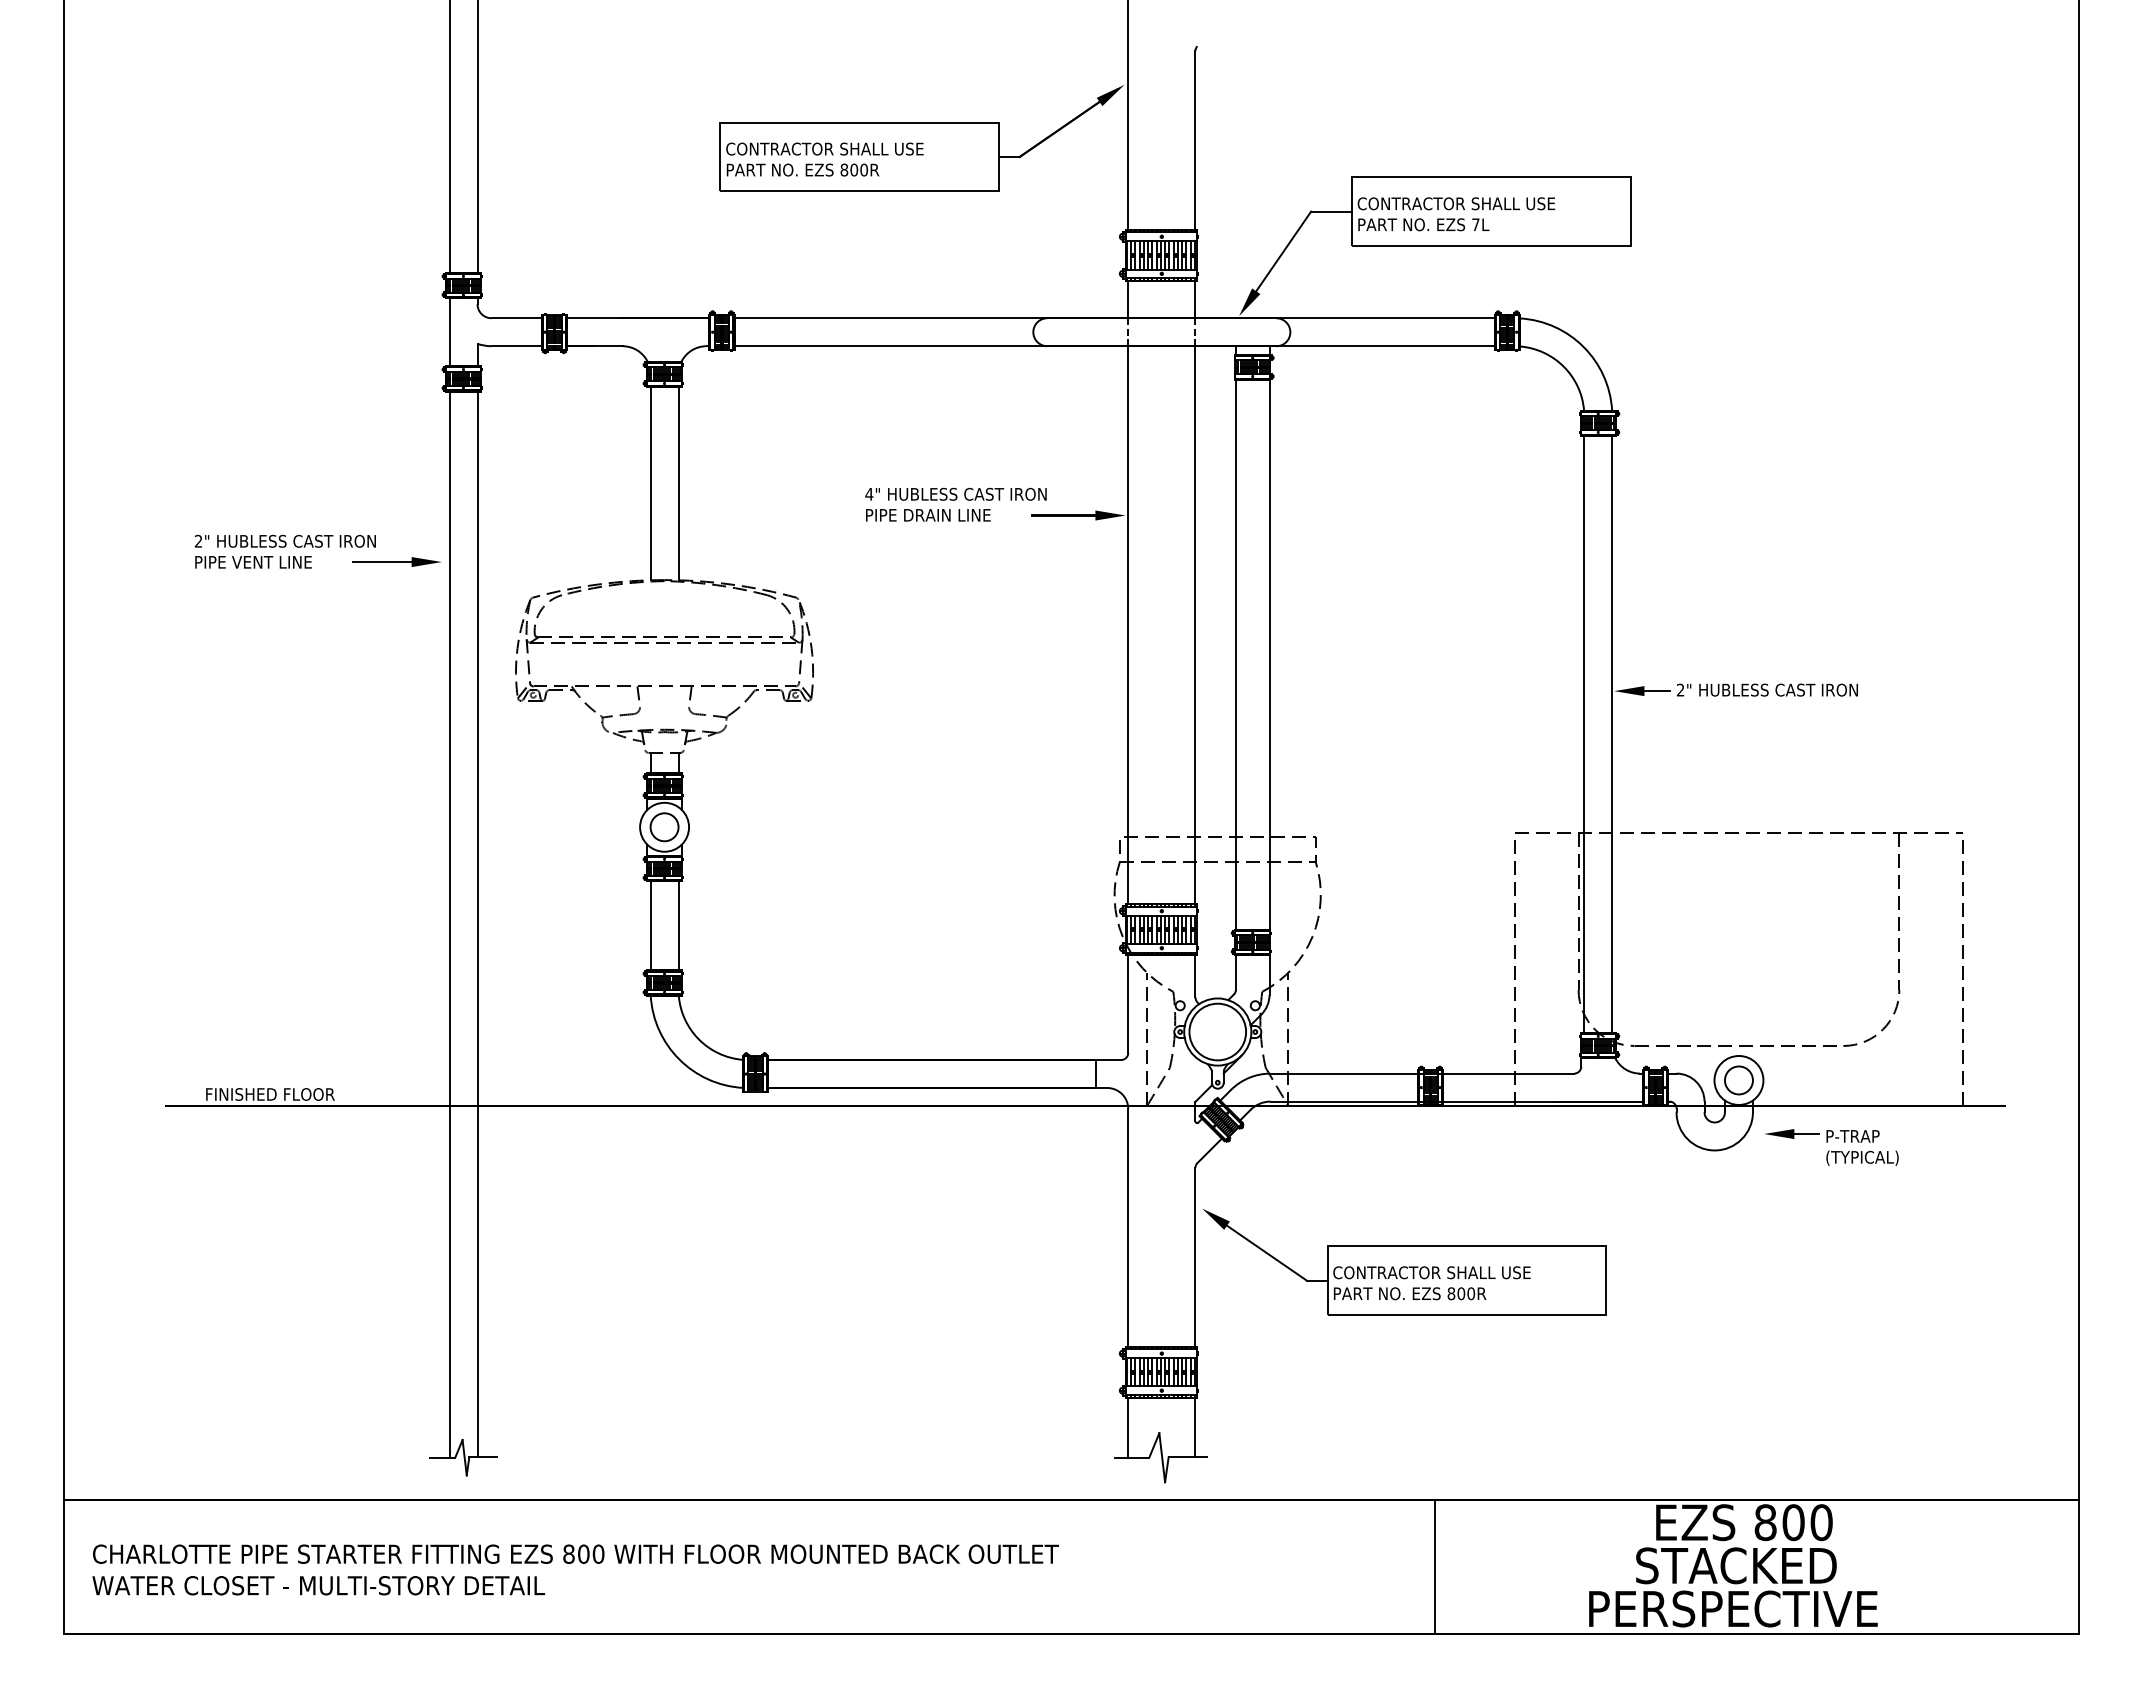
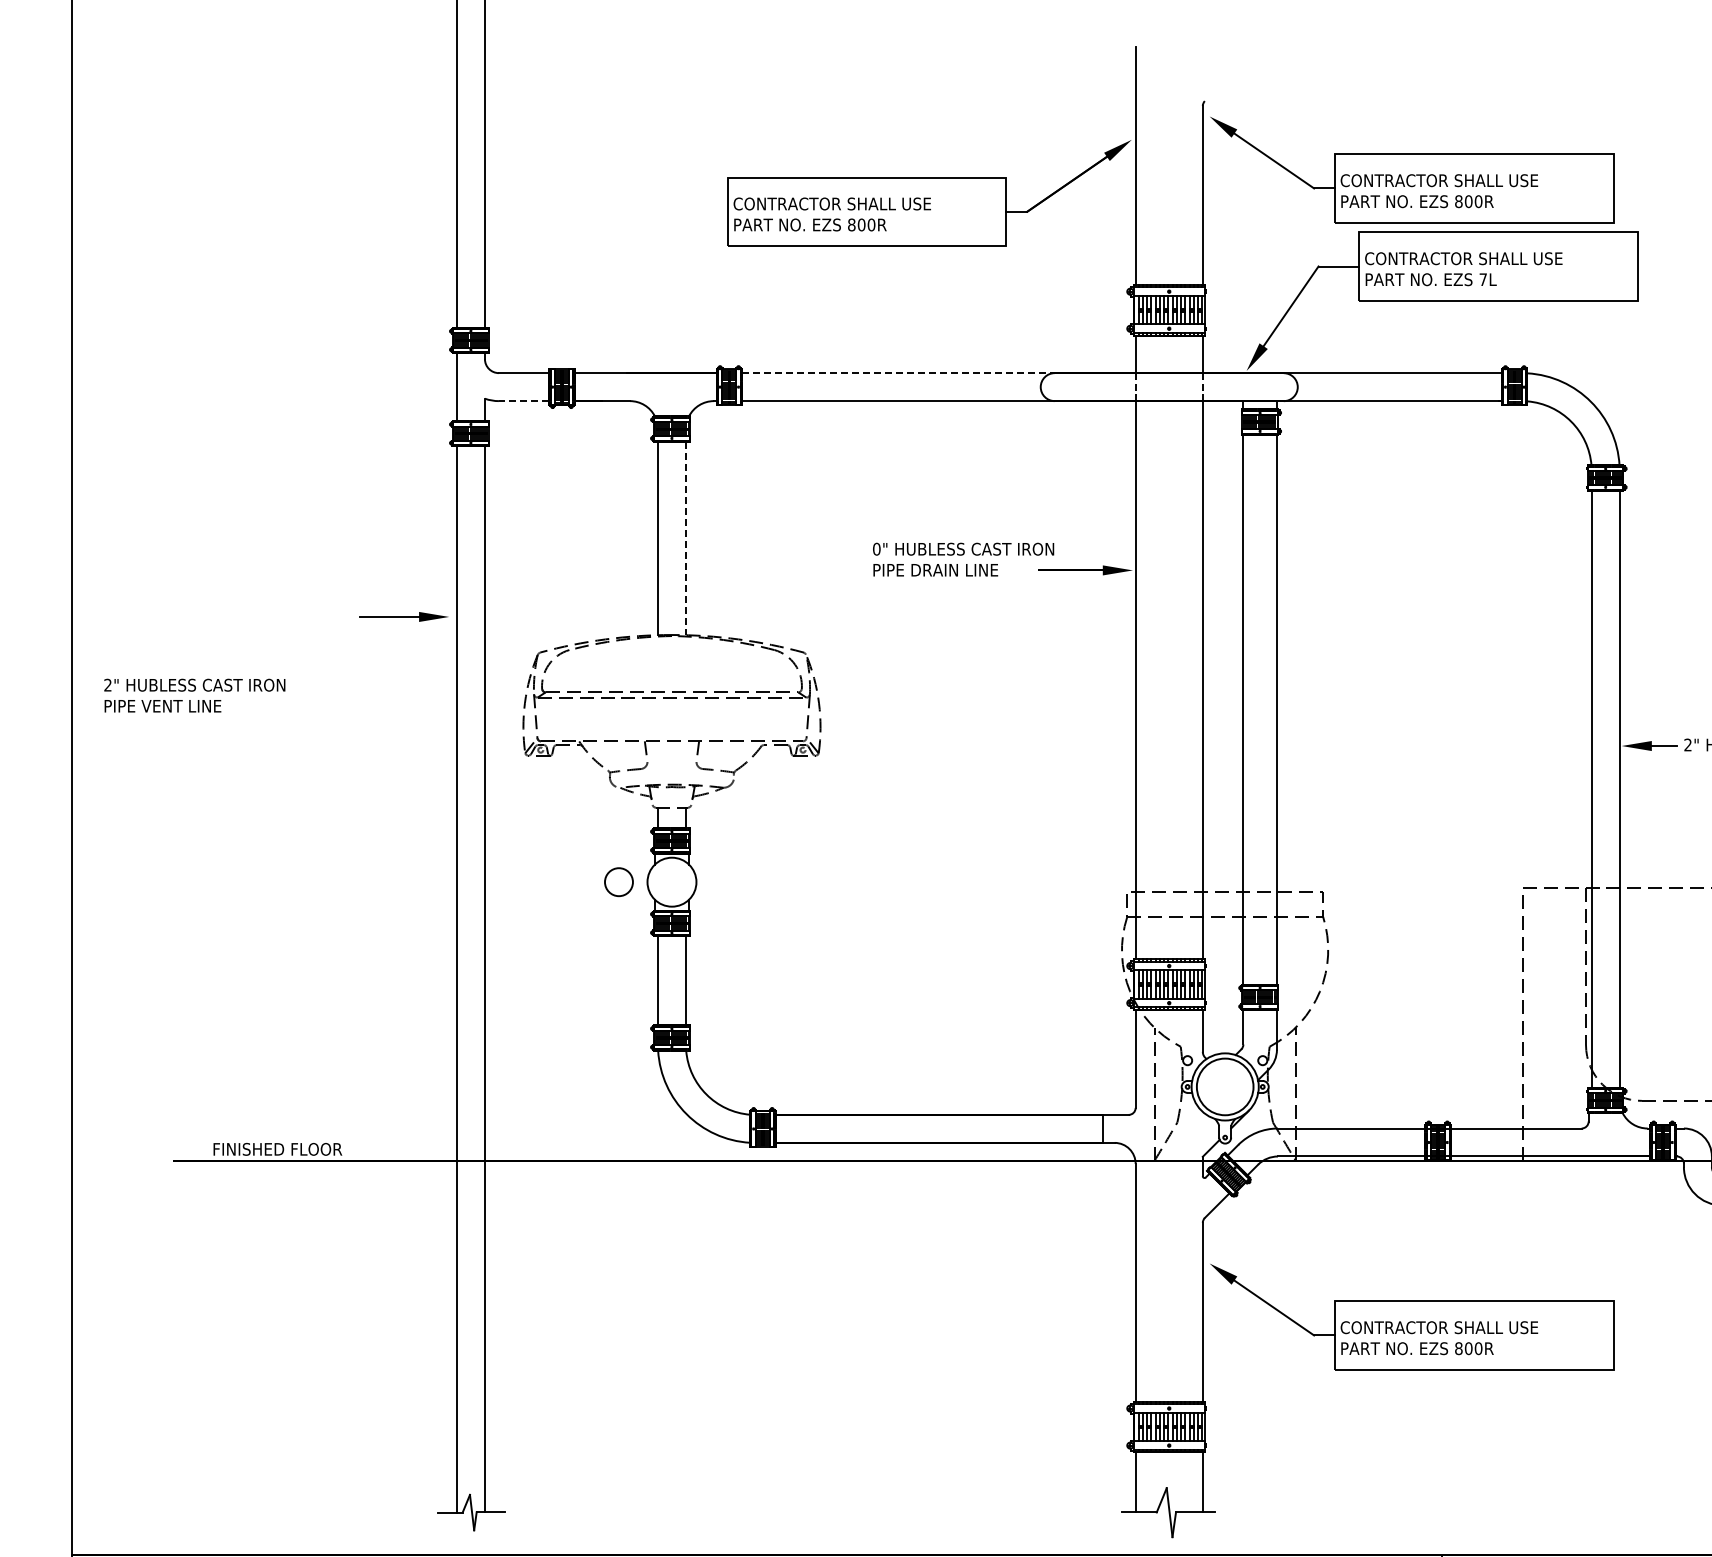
part: (1404, 115) -> (1411, 170), added
line: (891, 318) -> (898, 373), solid -> dashed
line: (516, 346) -> (523, 401), solid -> dashed
line: (678, 483) -> (685, 538), solid -> dashed
text: (869, 493) -> (876, 548), 4" -> 0"
text: (284, 551) -> (193, 695), moved
circle: (664, 827) -> (618, 882), moved

